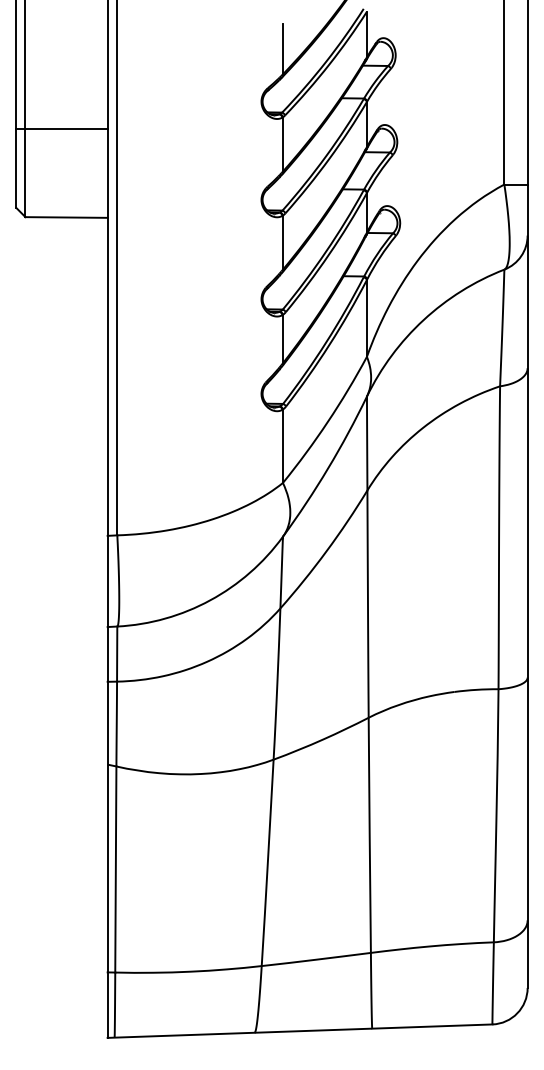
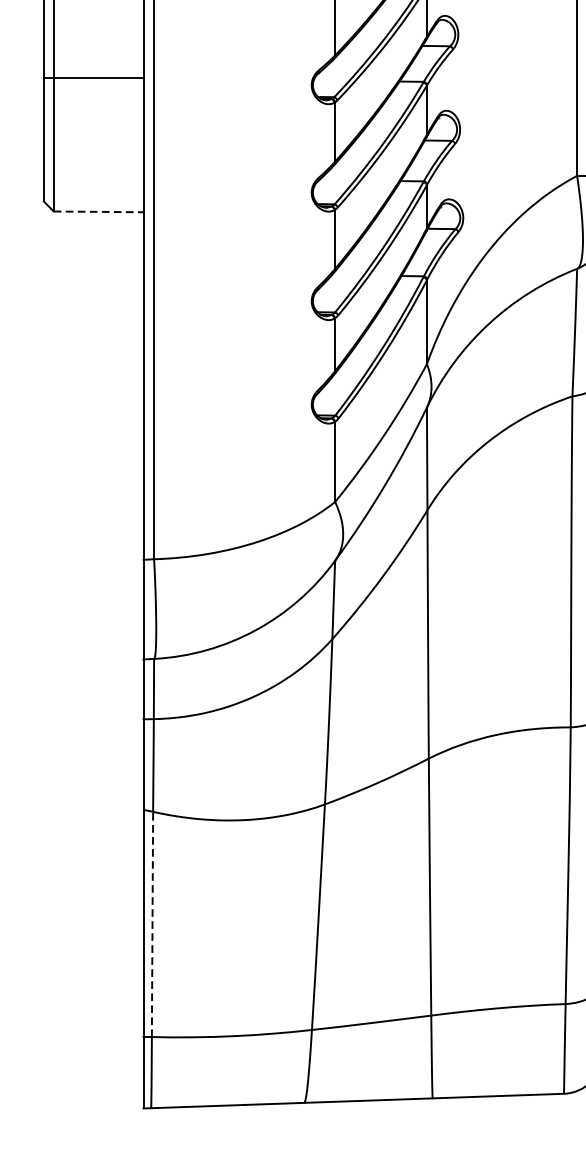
line: (61, 129) -> (93, 78), moved
line: (67, 217) -> (99, 211), solid -> dashed
line: (115, 869) -> (152, 924), solid -> dashed

